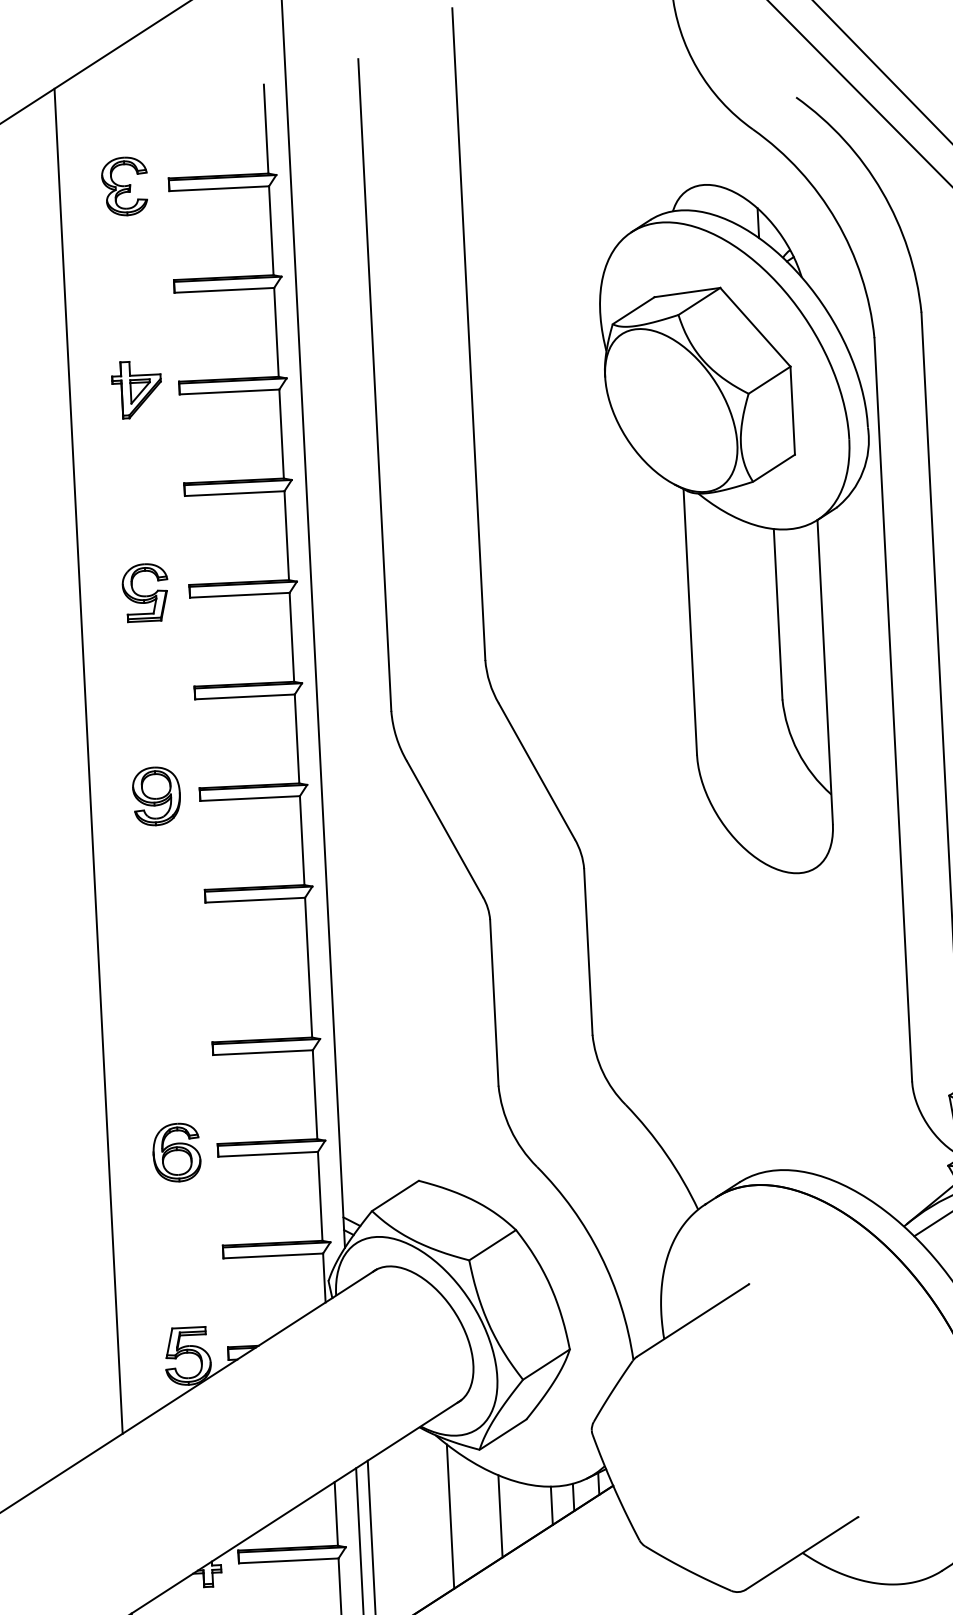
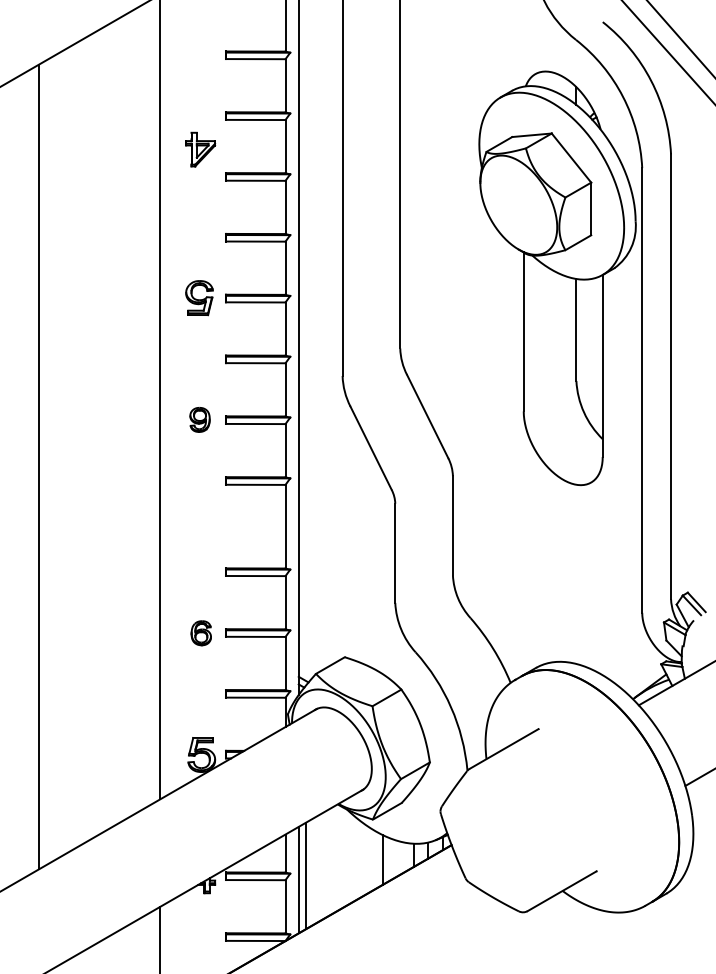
part: (124, 185) -> (199, 54), removed
part: (136, 389) -> (200, 149), moved
part: (155, 795) -> (199, 419), size x0.7
part: (177, 1153) -> (201, 633), size x0.7
line: (450, 1516) -> (353, 858), removed

